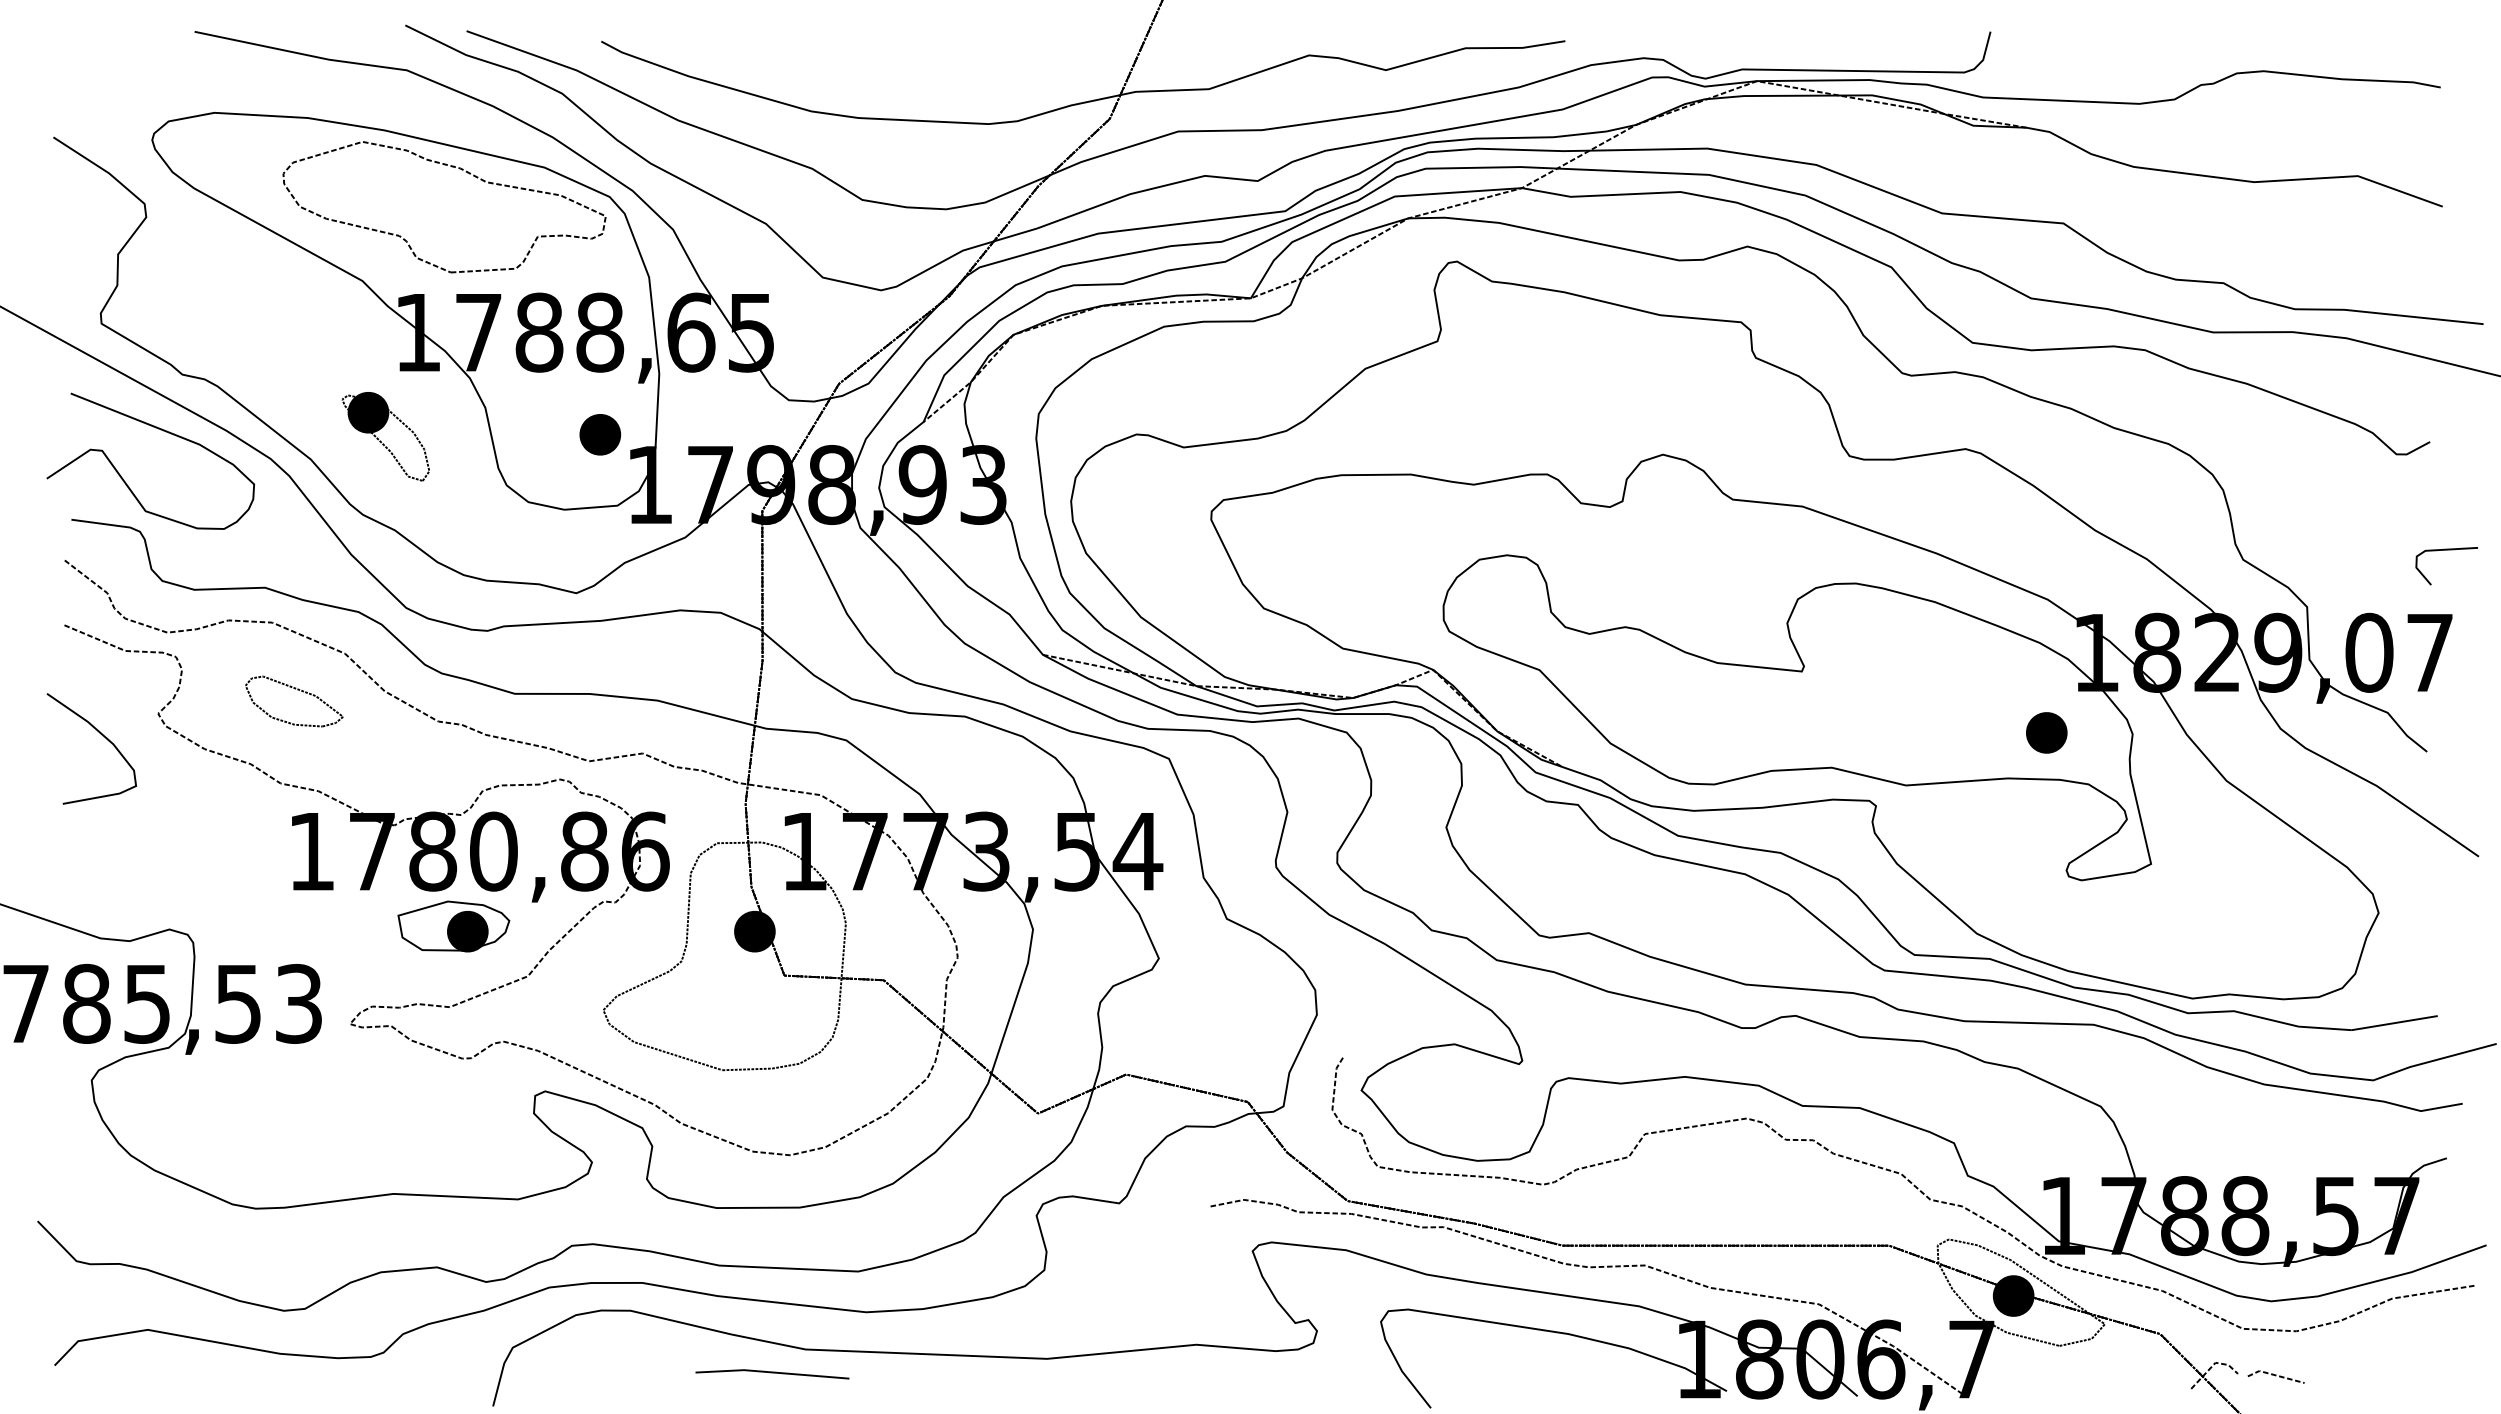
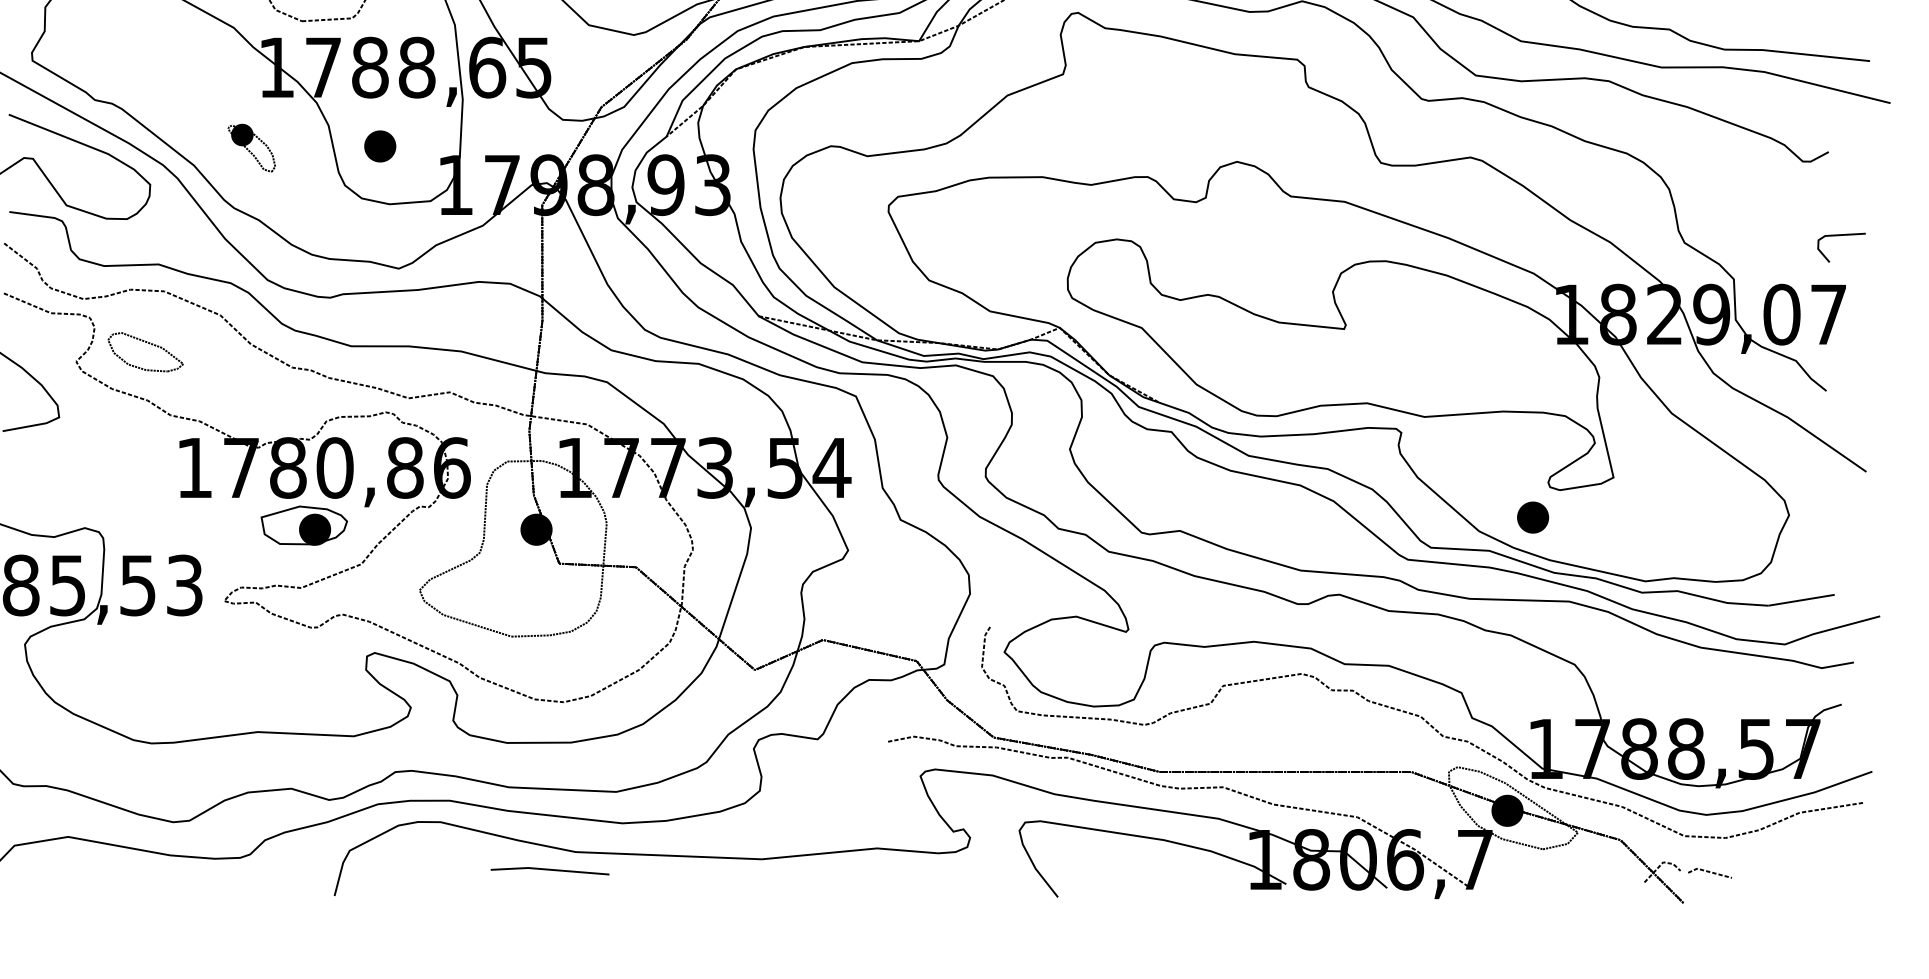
part: (599, 434) -> (379, 146), moved
part: (385, 436) -> (251, 147), size x0.7
part: (297, 690) -> (148, 343), moved
part: (2046, 732) -> (1532, 517), moved

